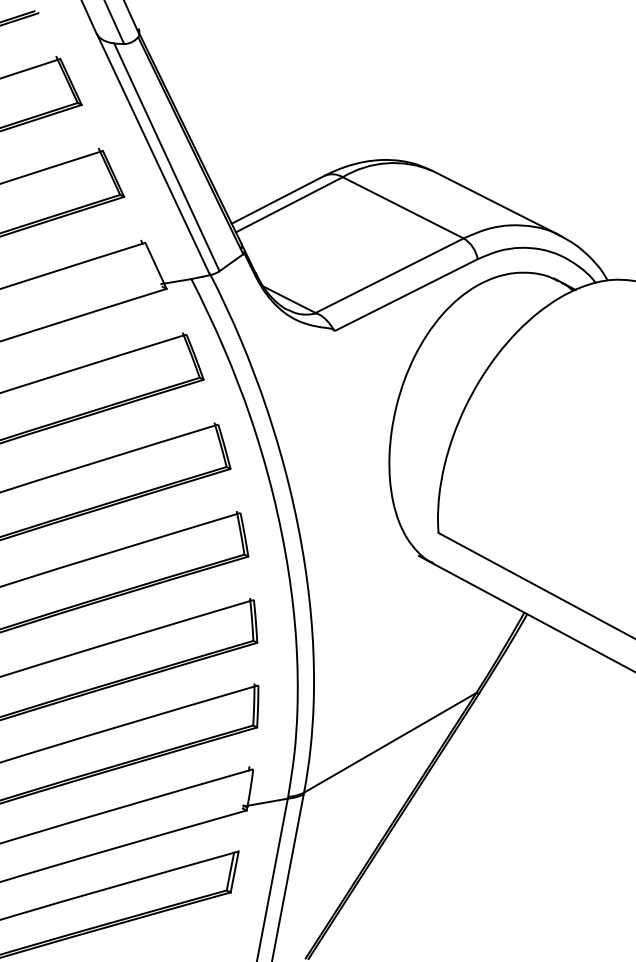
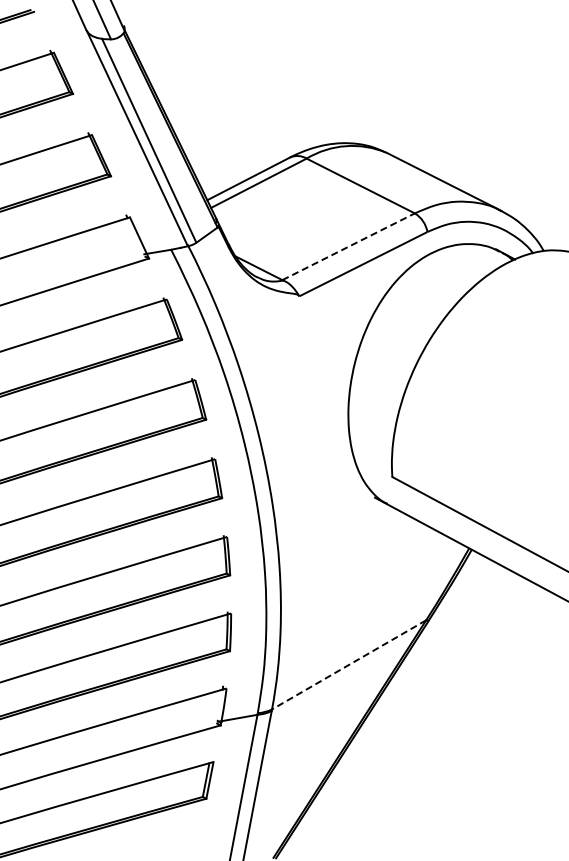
line: (390, 275) -> (349, 246), solid -> dashed
line: (389, 743) -> (348, 665), solid -> dashed

